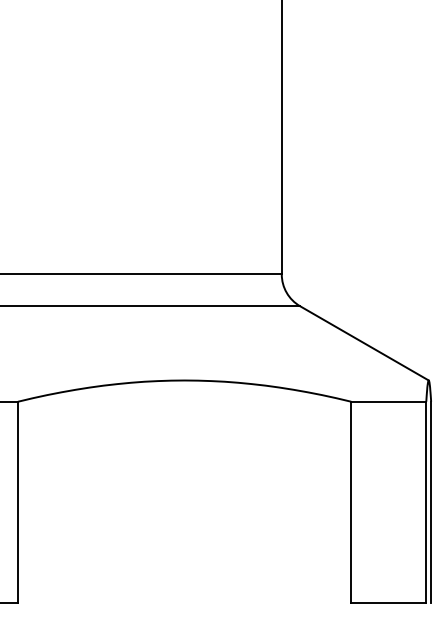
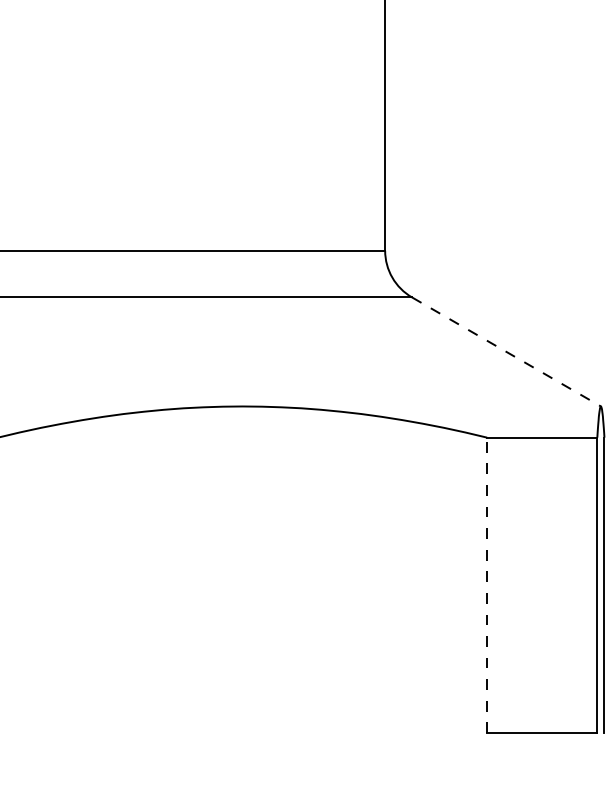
line: (364, 343) -> (506, 352), solid -> dashed
line: (351, 502) -> (487, 585), solid -> dashed

